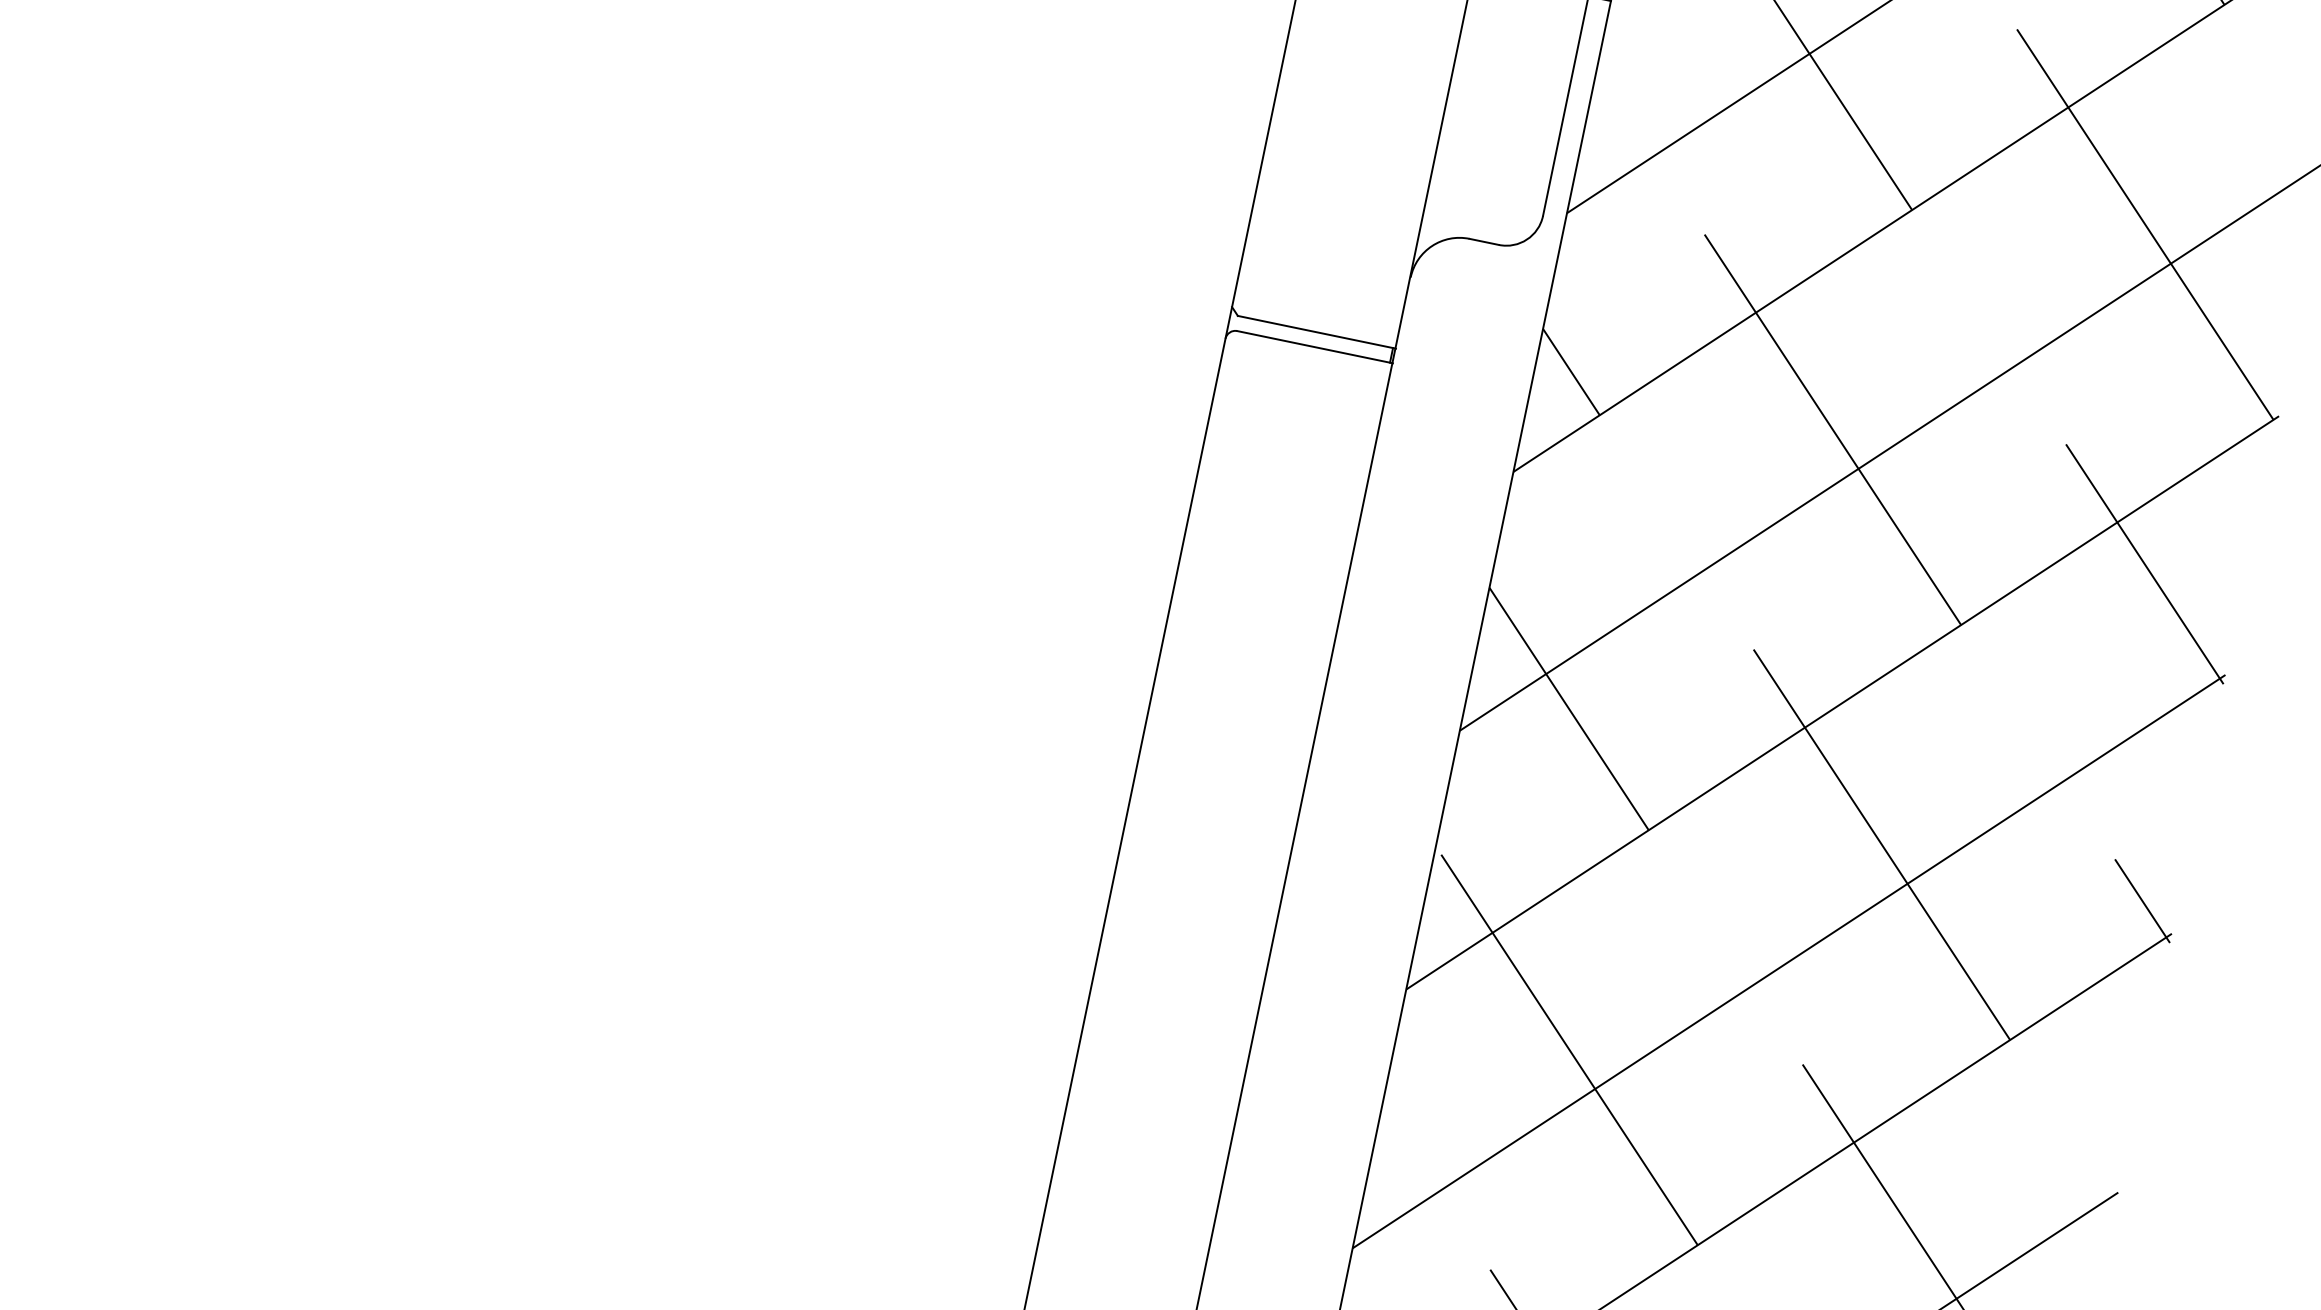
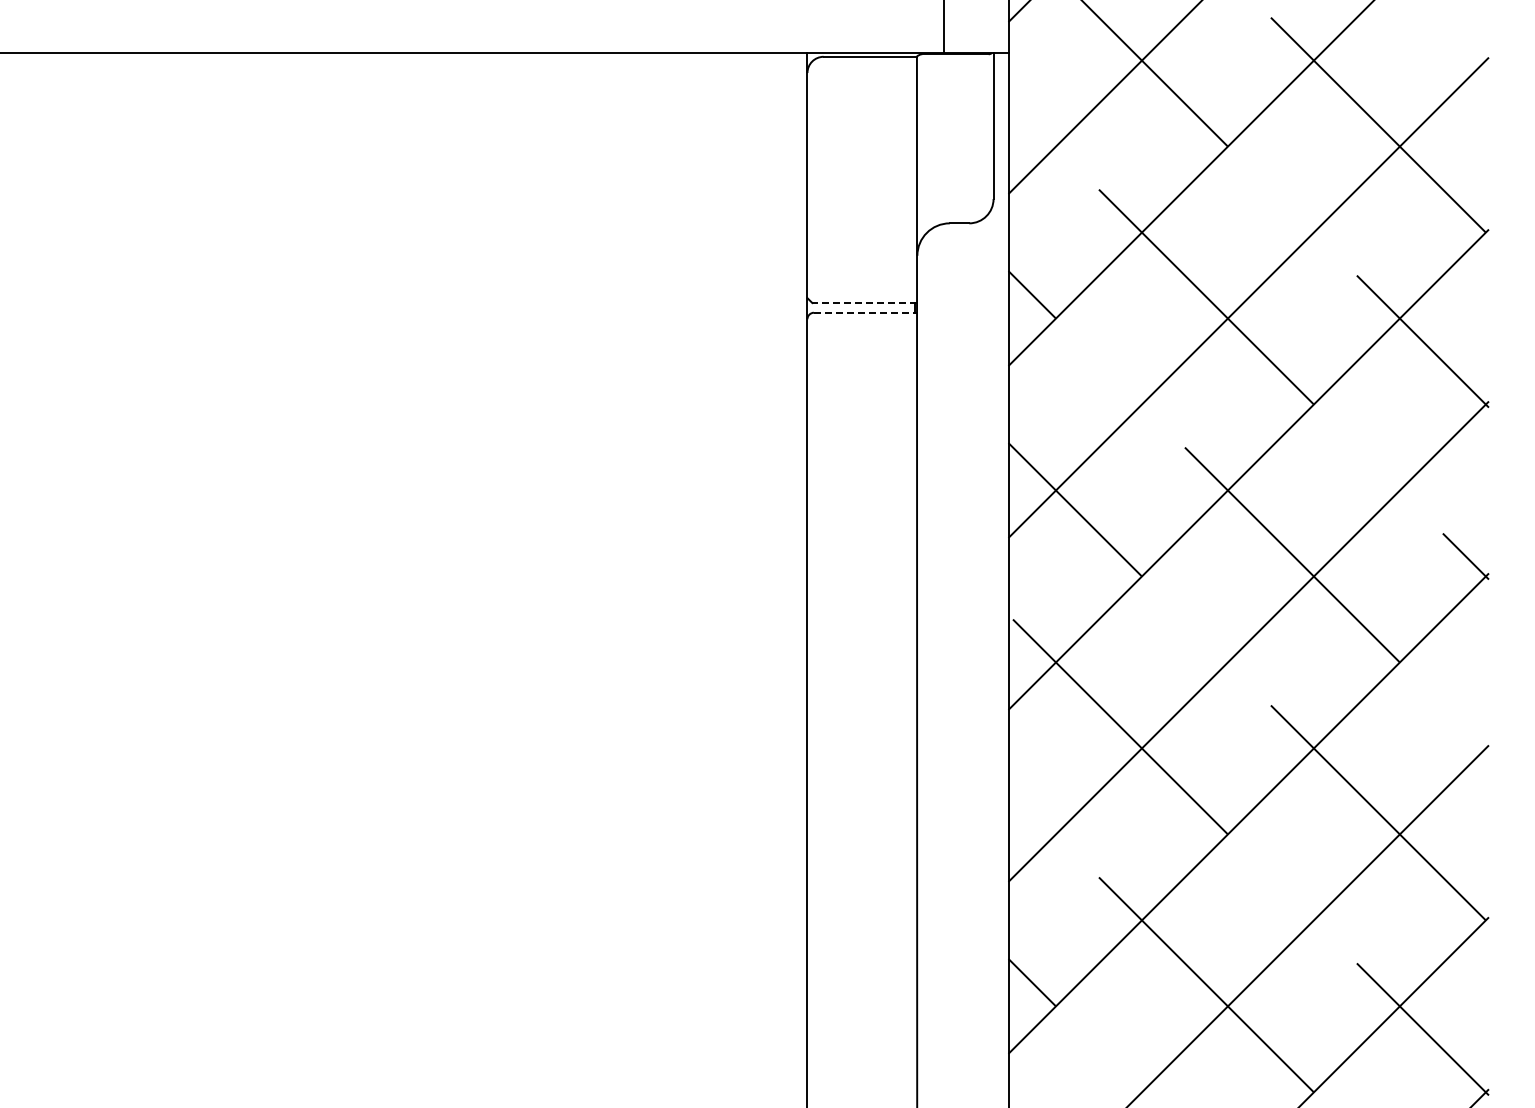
line: (1316, 332) -> (864, 303), solid -> dashed
line: (1314, 346) -> (865, 312), solid -> dashed

